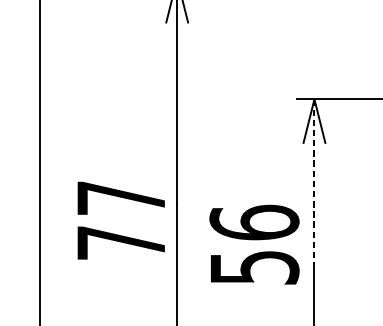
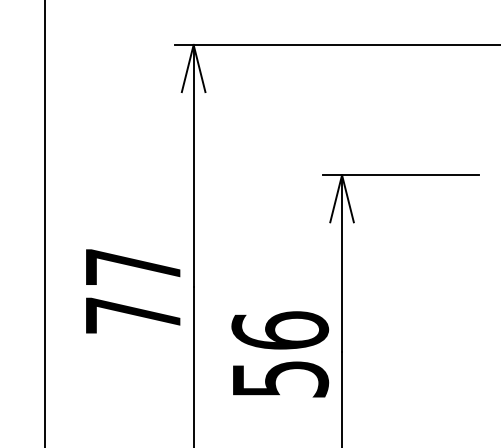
line: (314, 181) -> (342, 263), dashed -> solid
text: (121, 220) -> (133, 291), moved
text: (254, 244) -> (280, 354), moved

